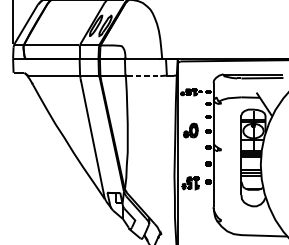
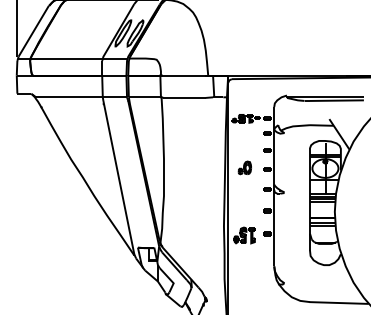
line: (144, 75) -> (185, 97), dashed -> solid
part: (190, 130) -> (244, 167), size x0.71

